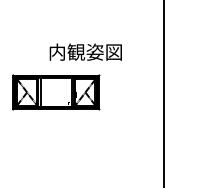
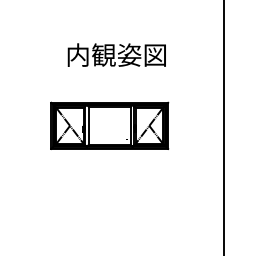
text: (85, 51) -> (116, 54), moved
part: (56, 92) -> (109, 125), moved

